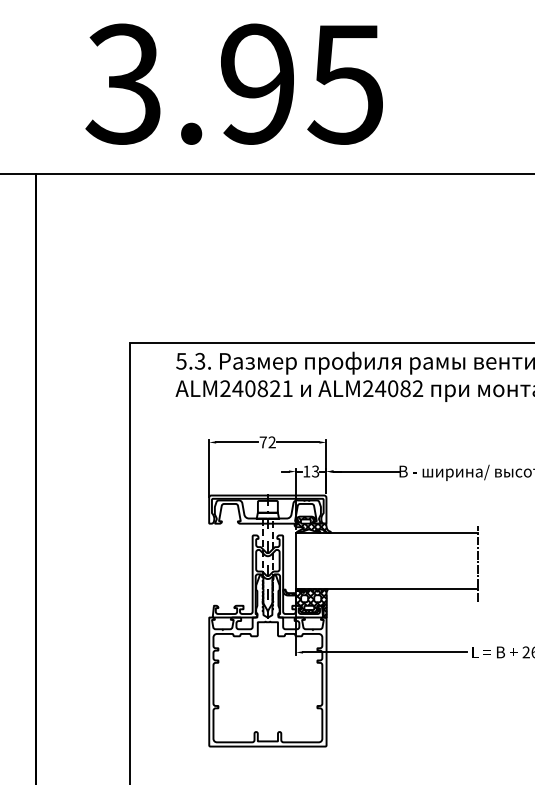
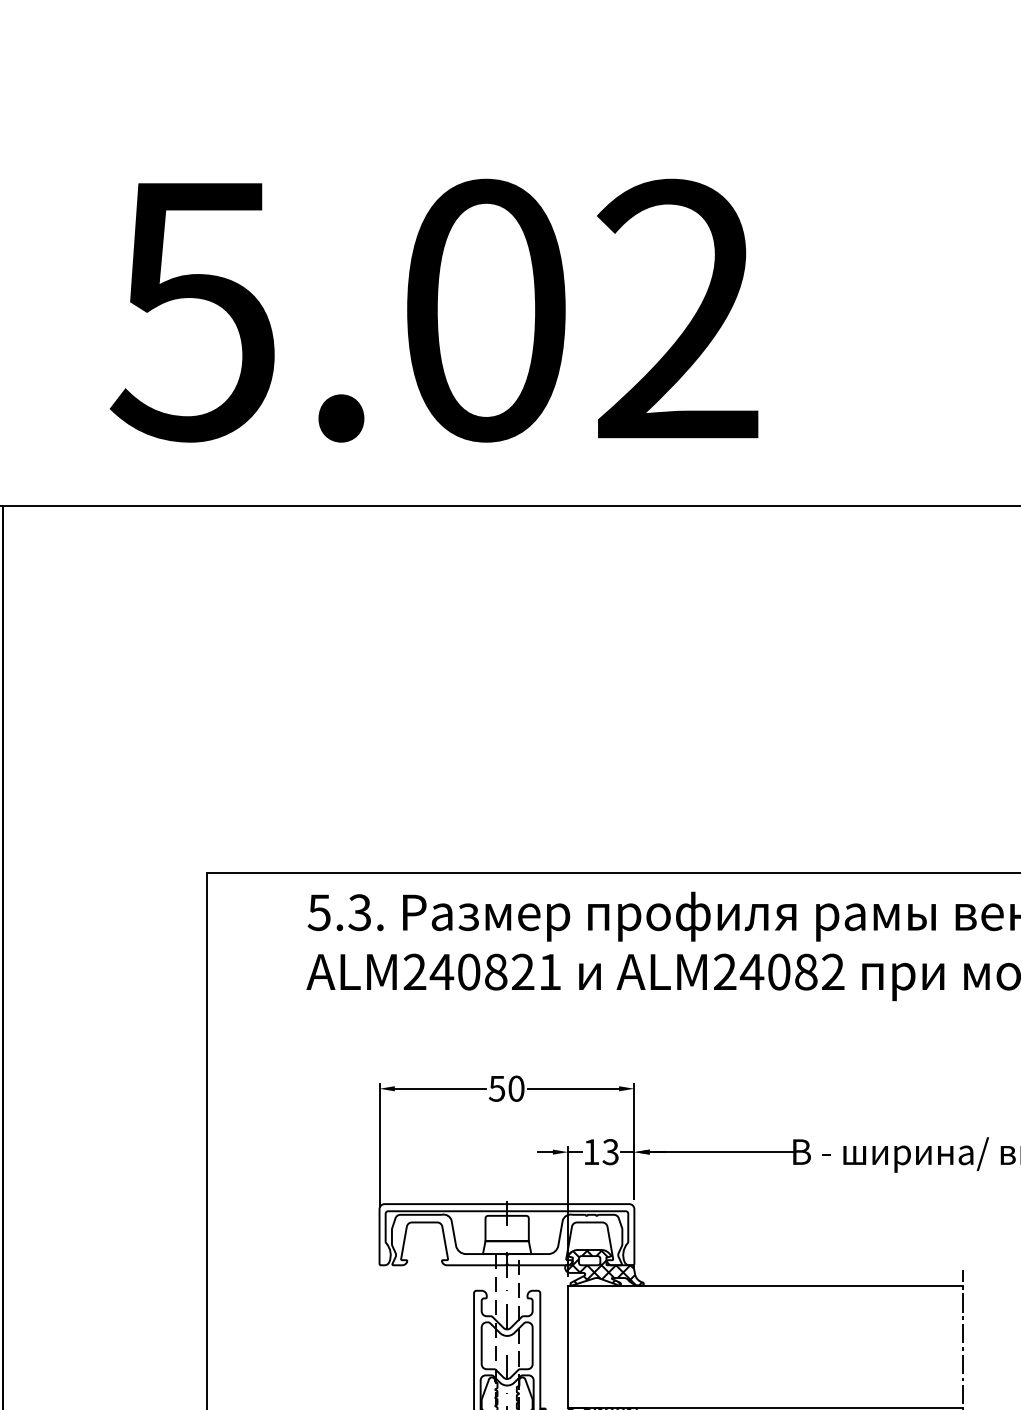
text: (234, 83) -> (434, 309), 3.95 -> 5.02
text: (267, 442) -> (506, 1088), 72 -> 50

